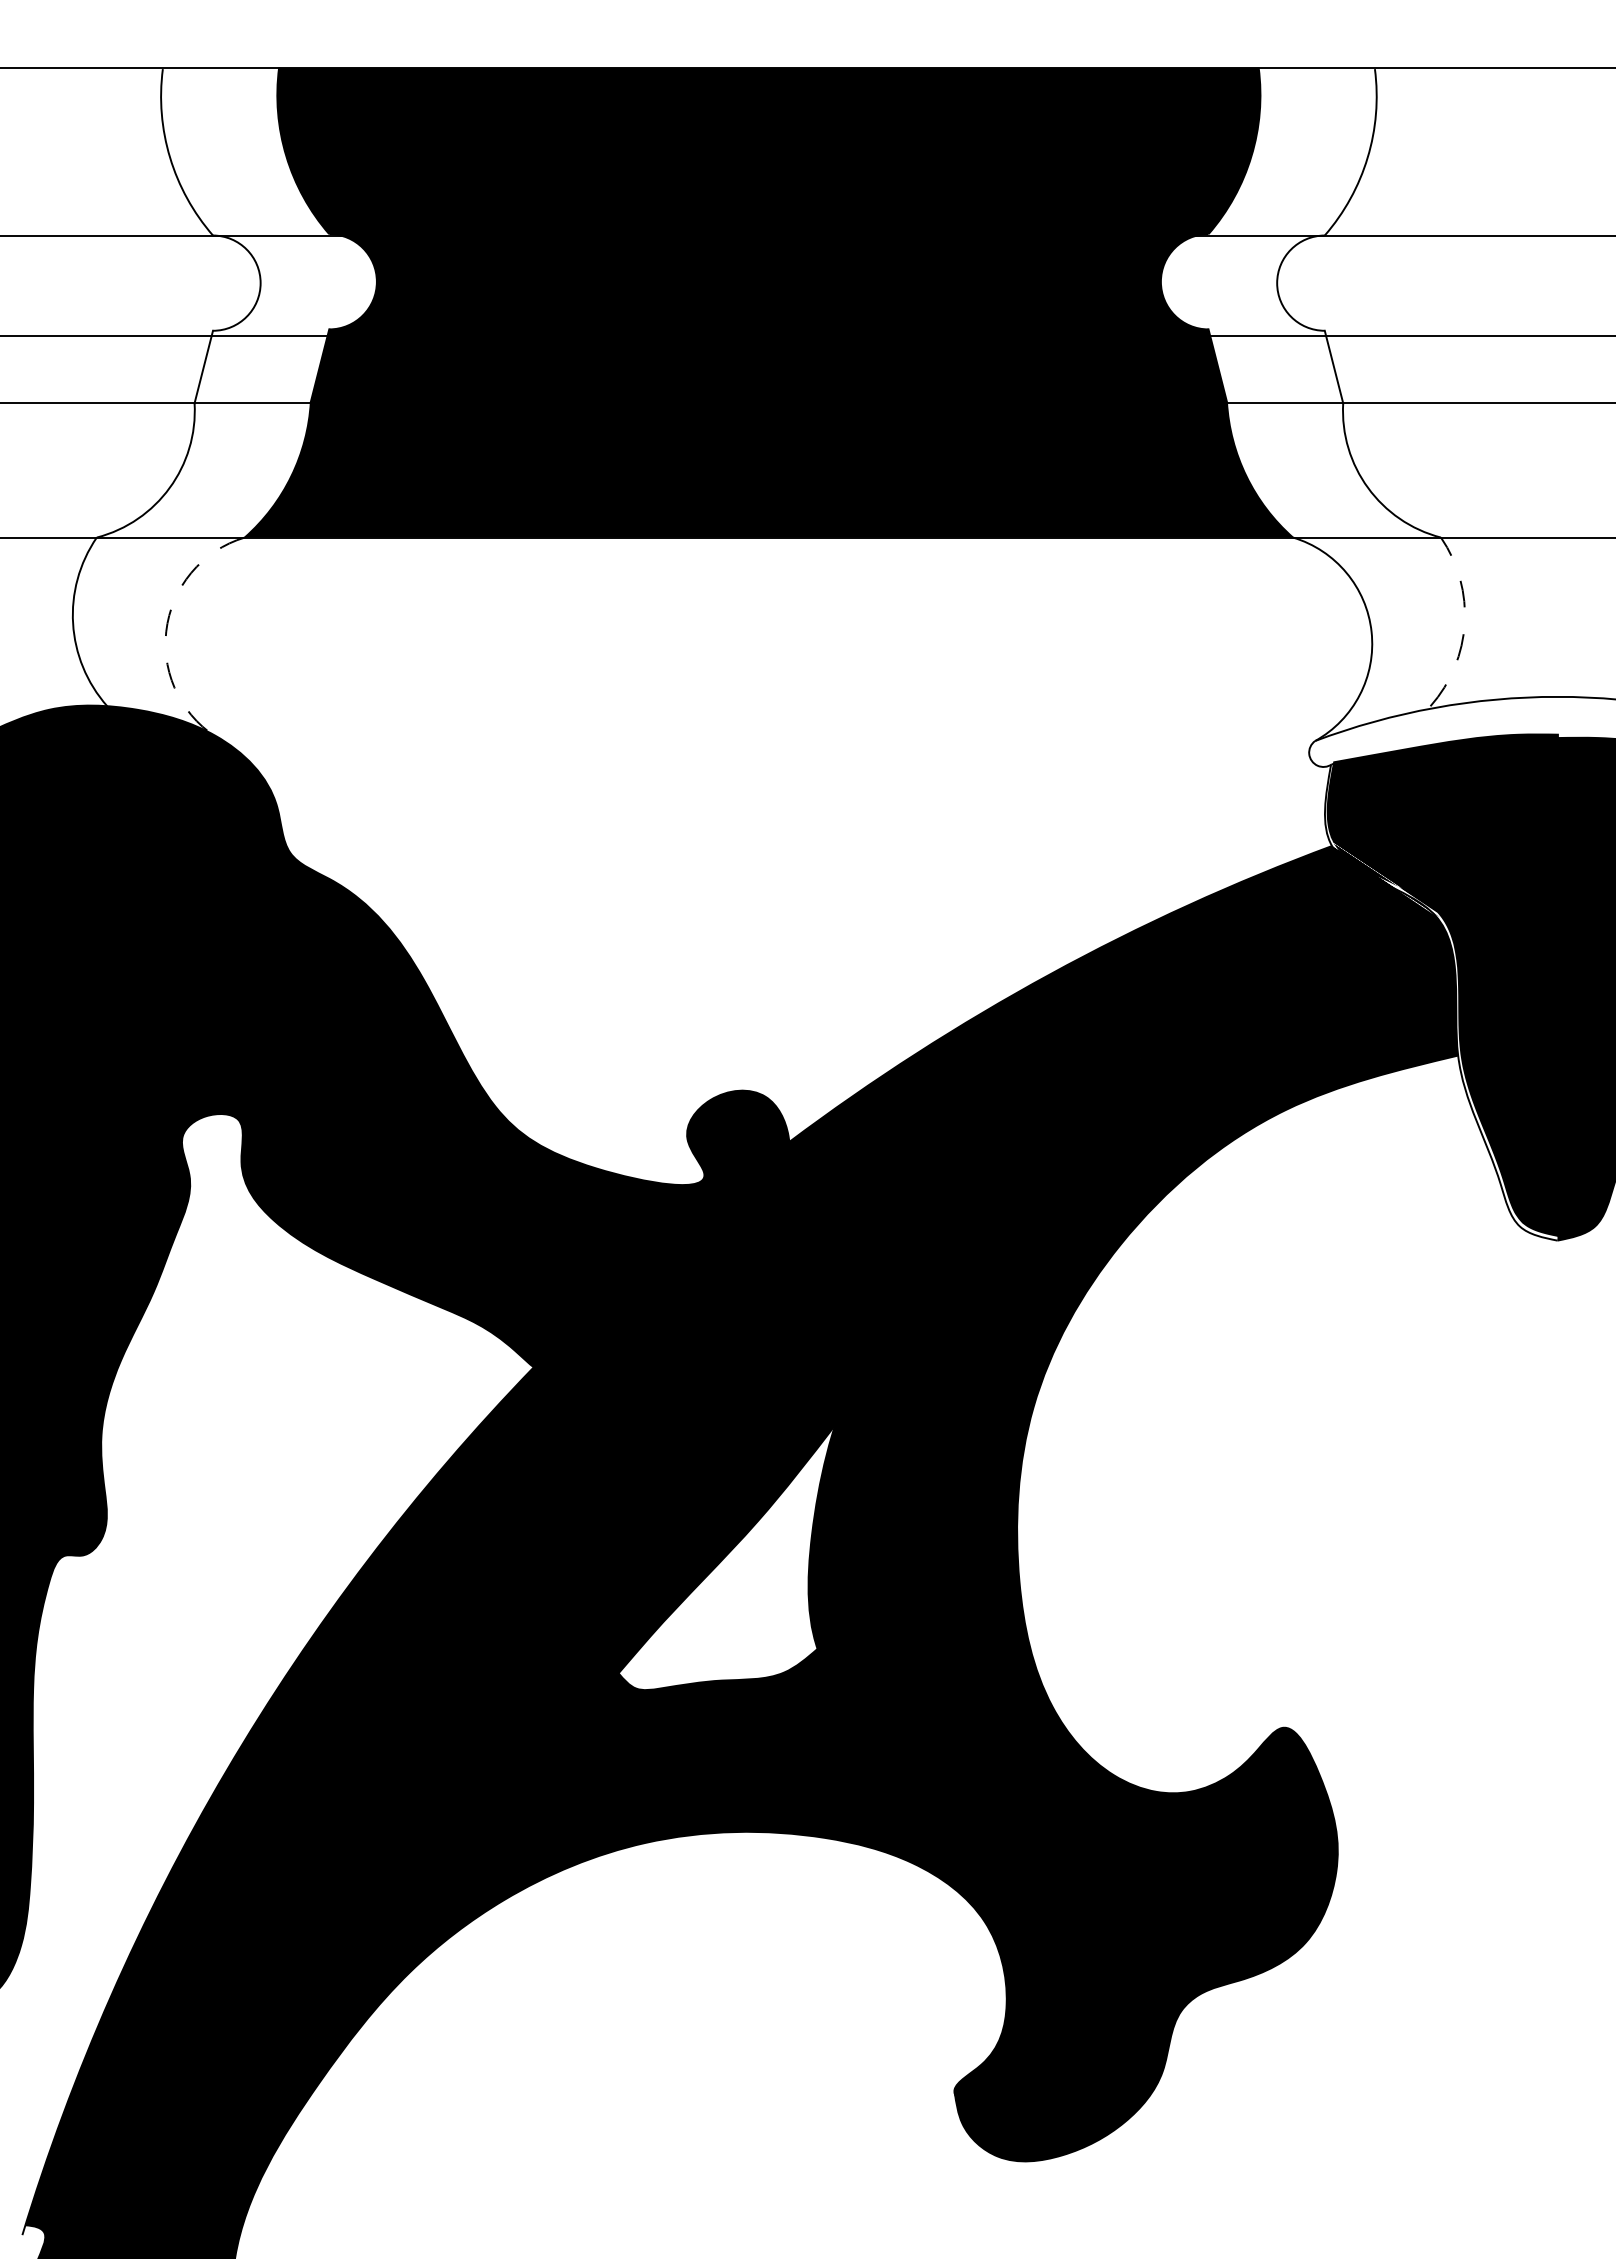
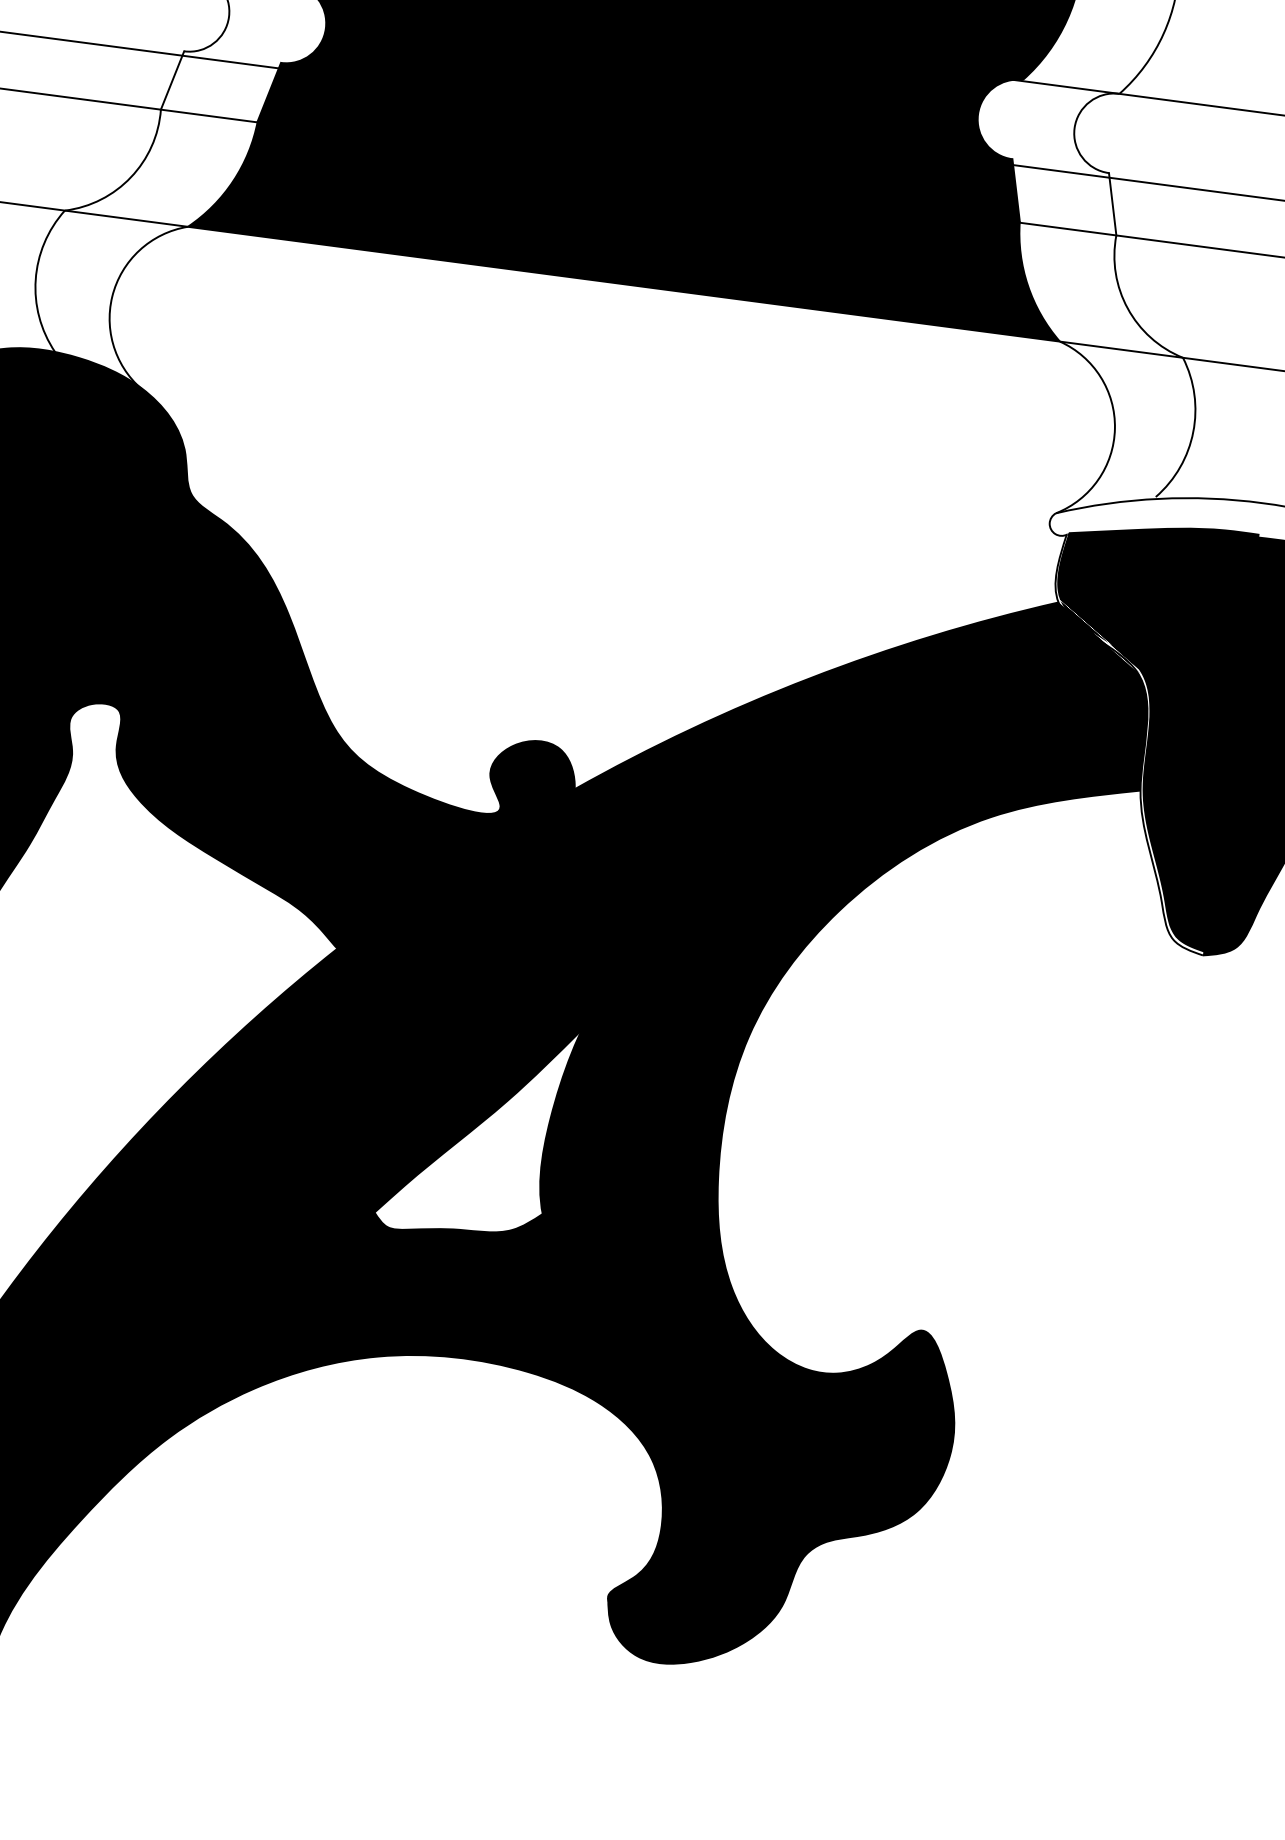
arc: (1464, 623) -> (1193, 431), dashed -> solid
arc: (166, 631) -> (112, 296), dashed -> solid

